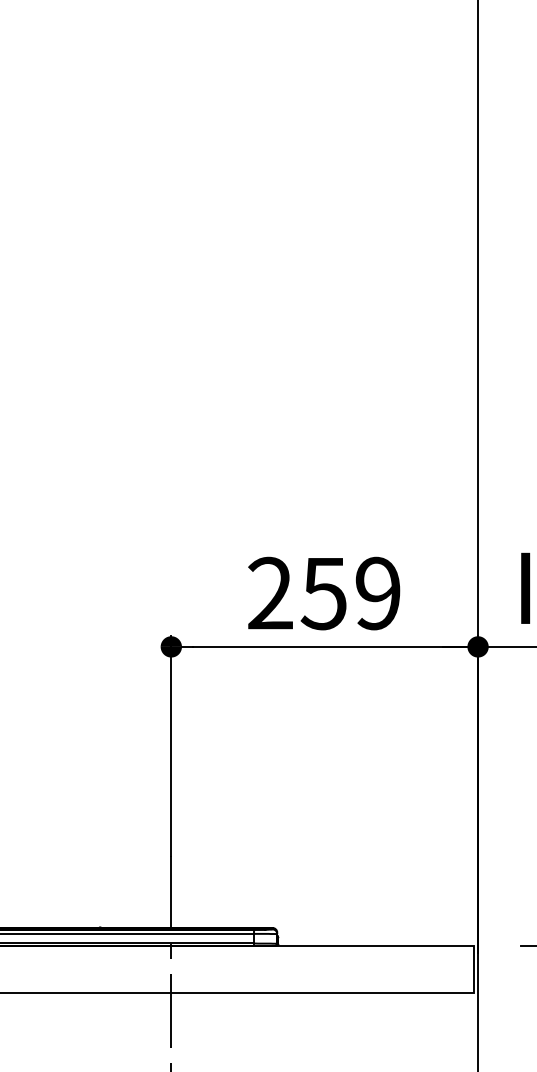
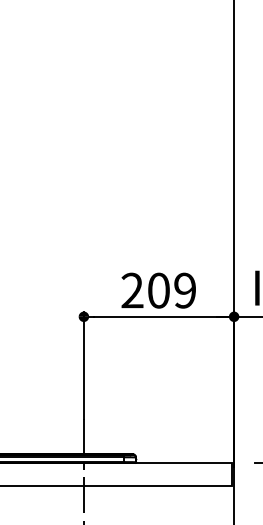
text: (323, 593) -> (158, 290), 259 -> 209

